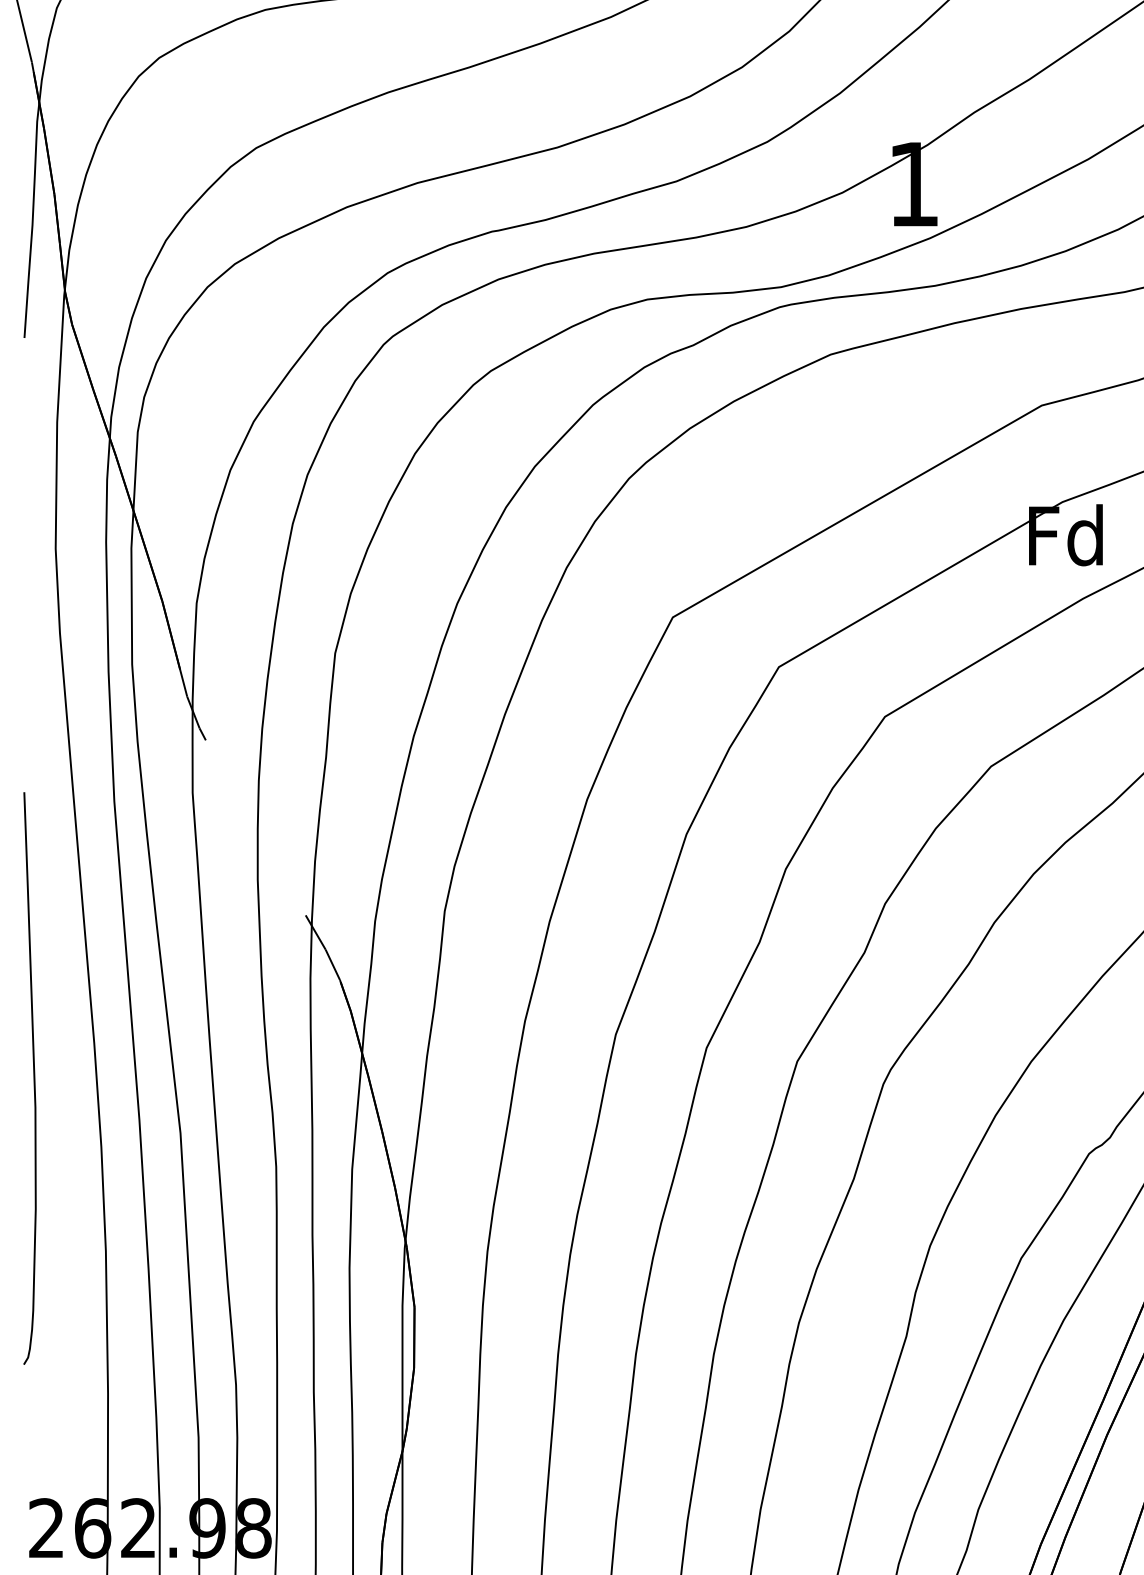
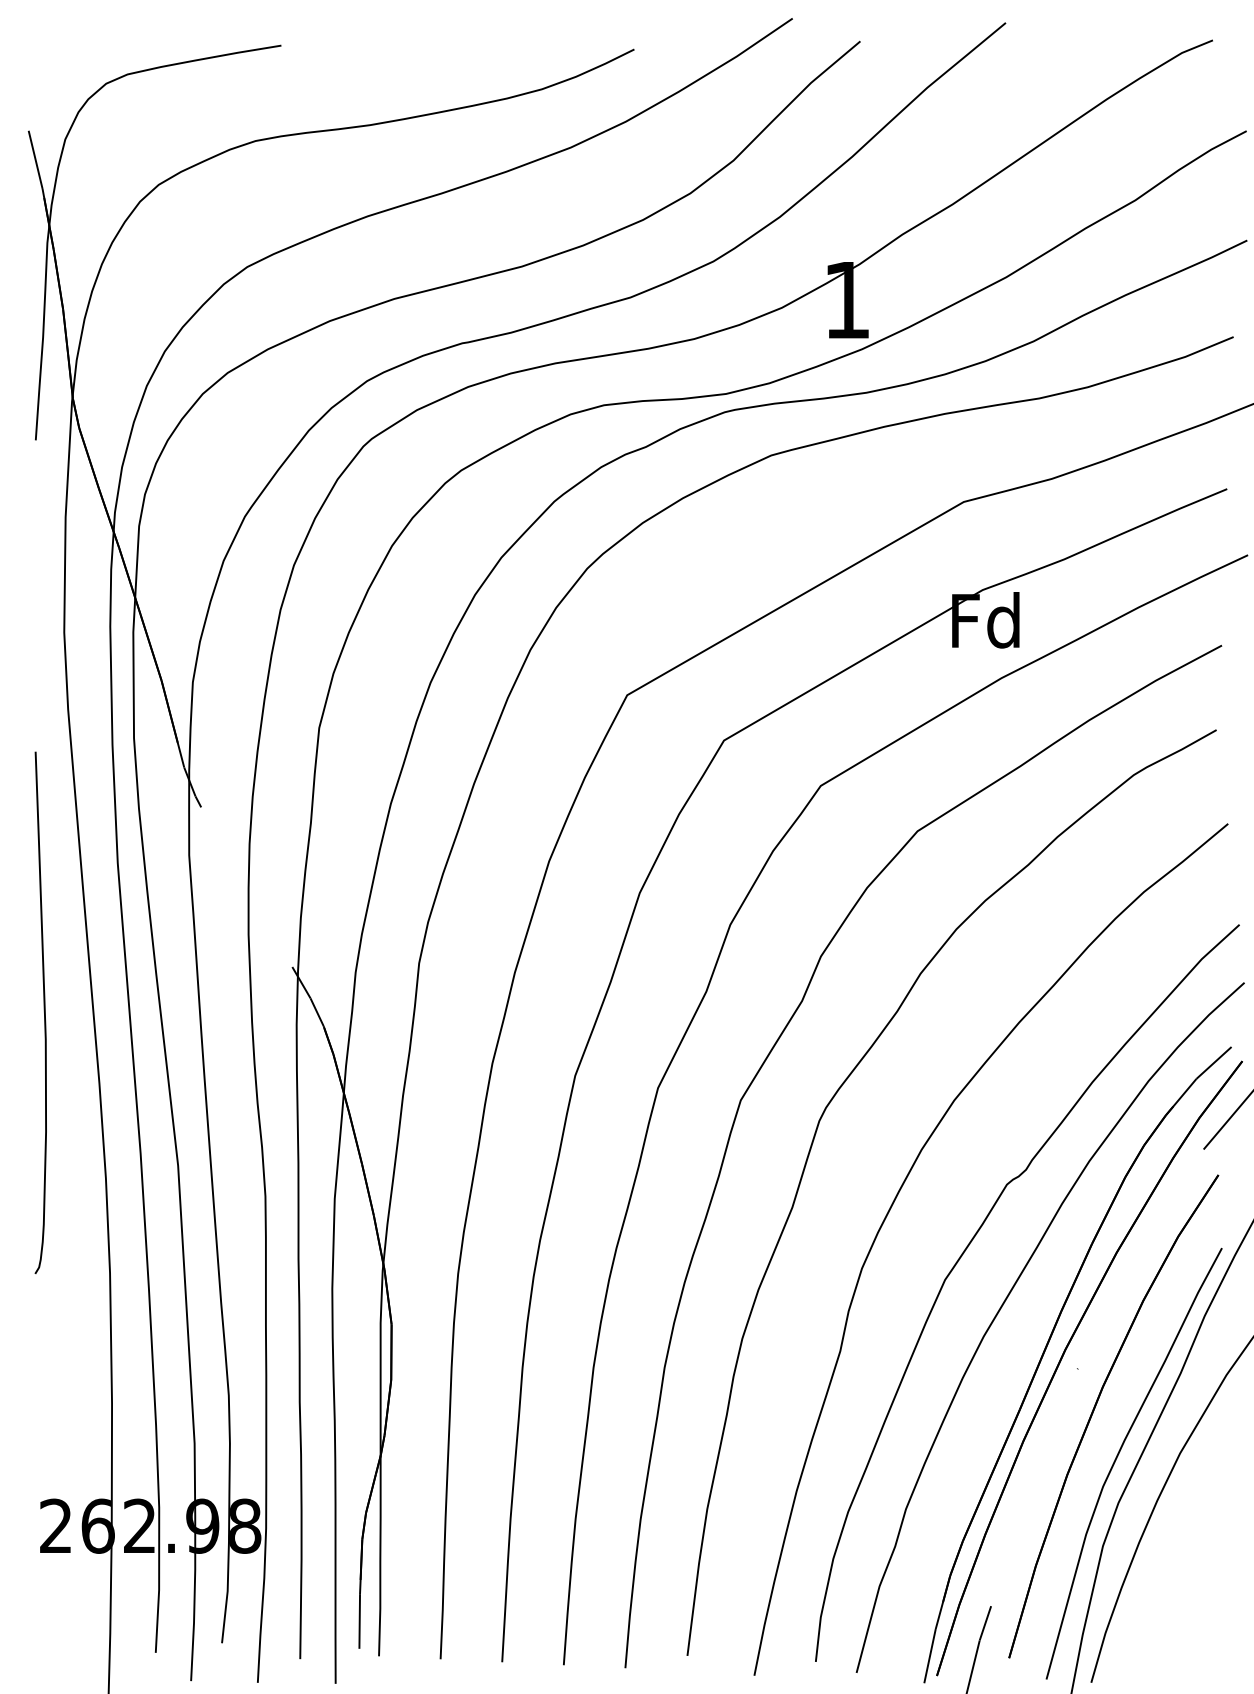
curve: (32, 1077) -> (43, 1011), moved

